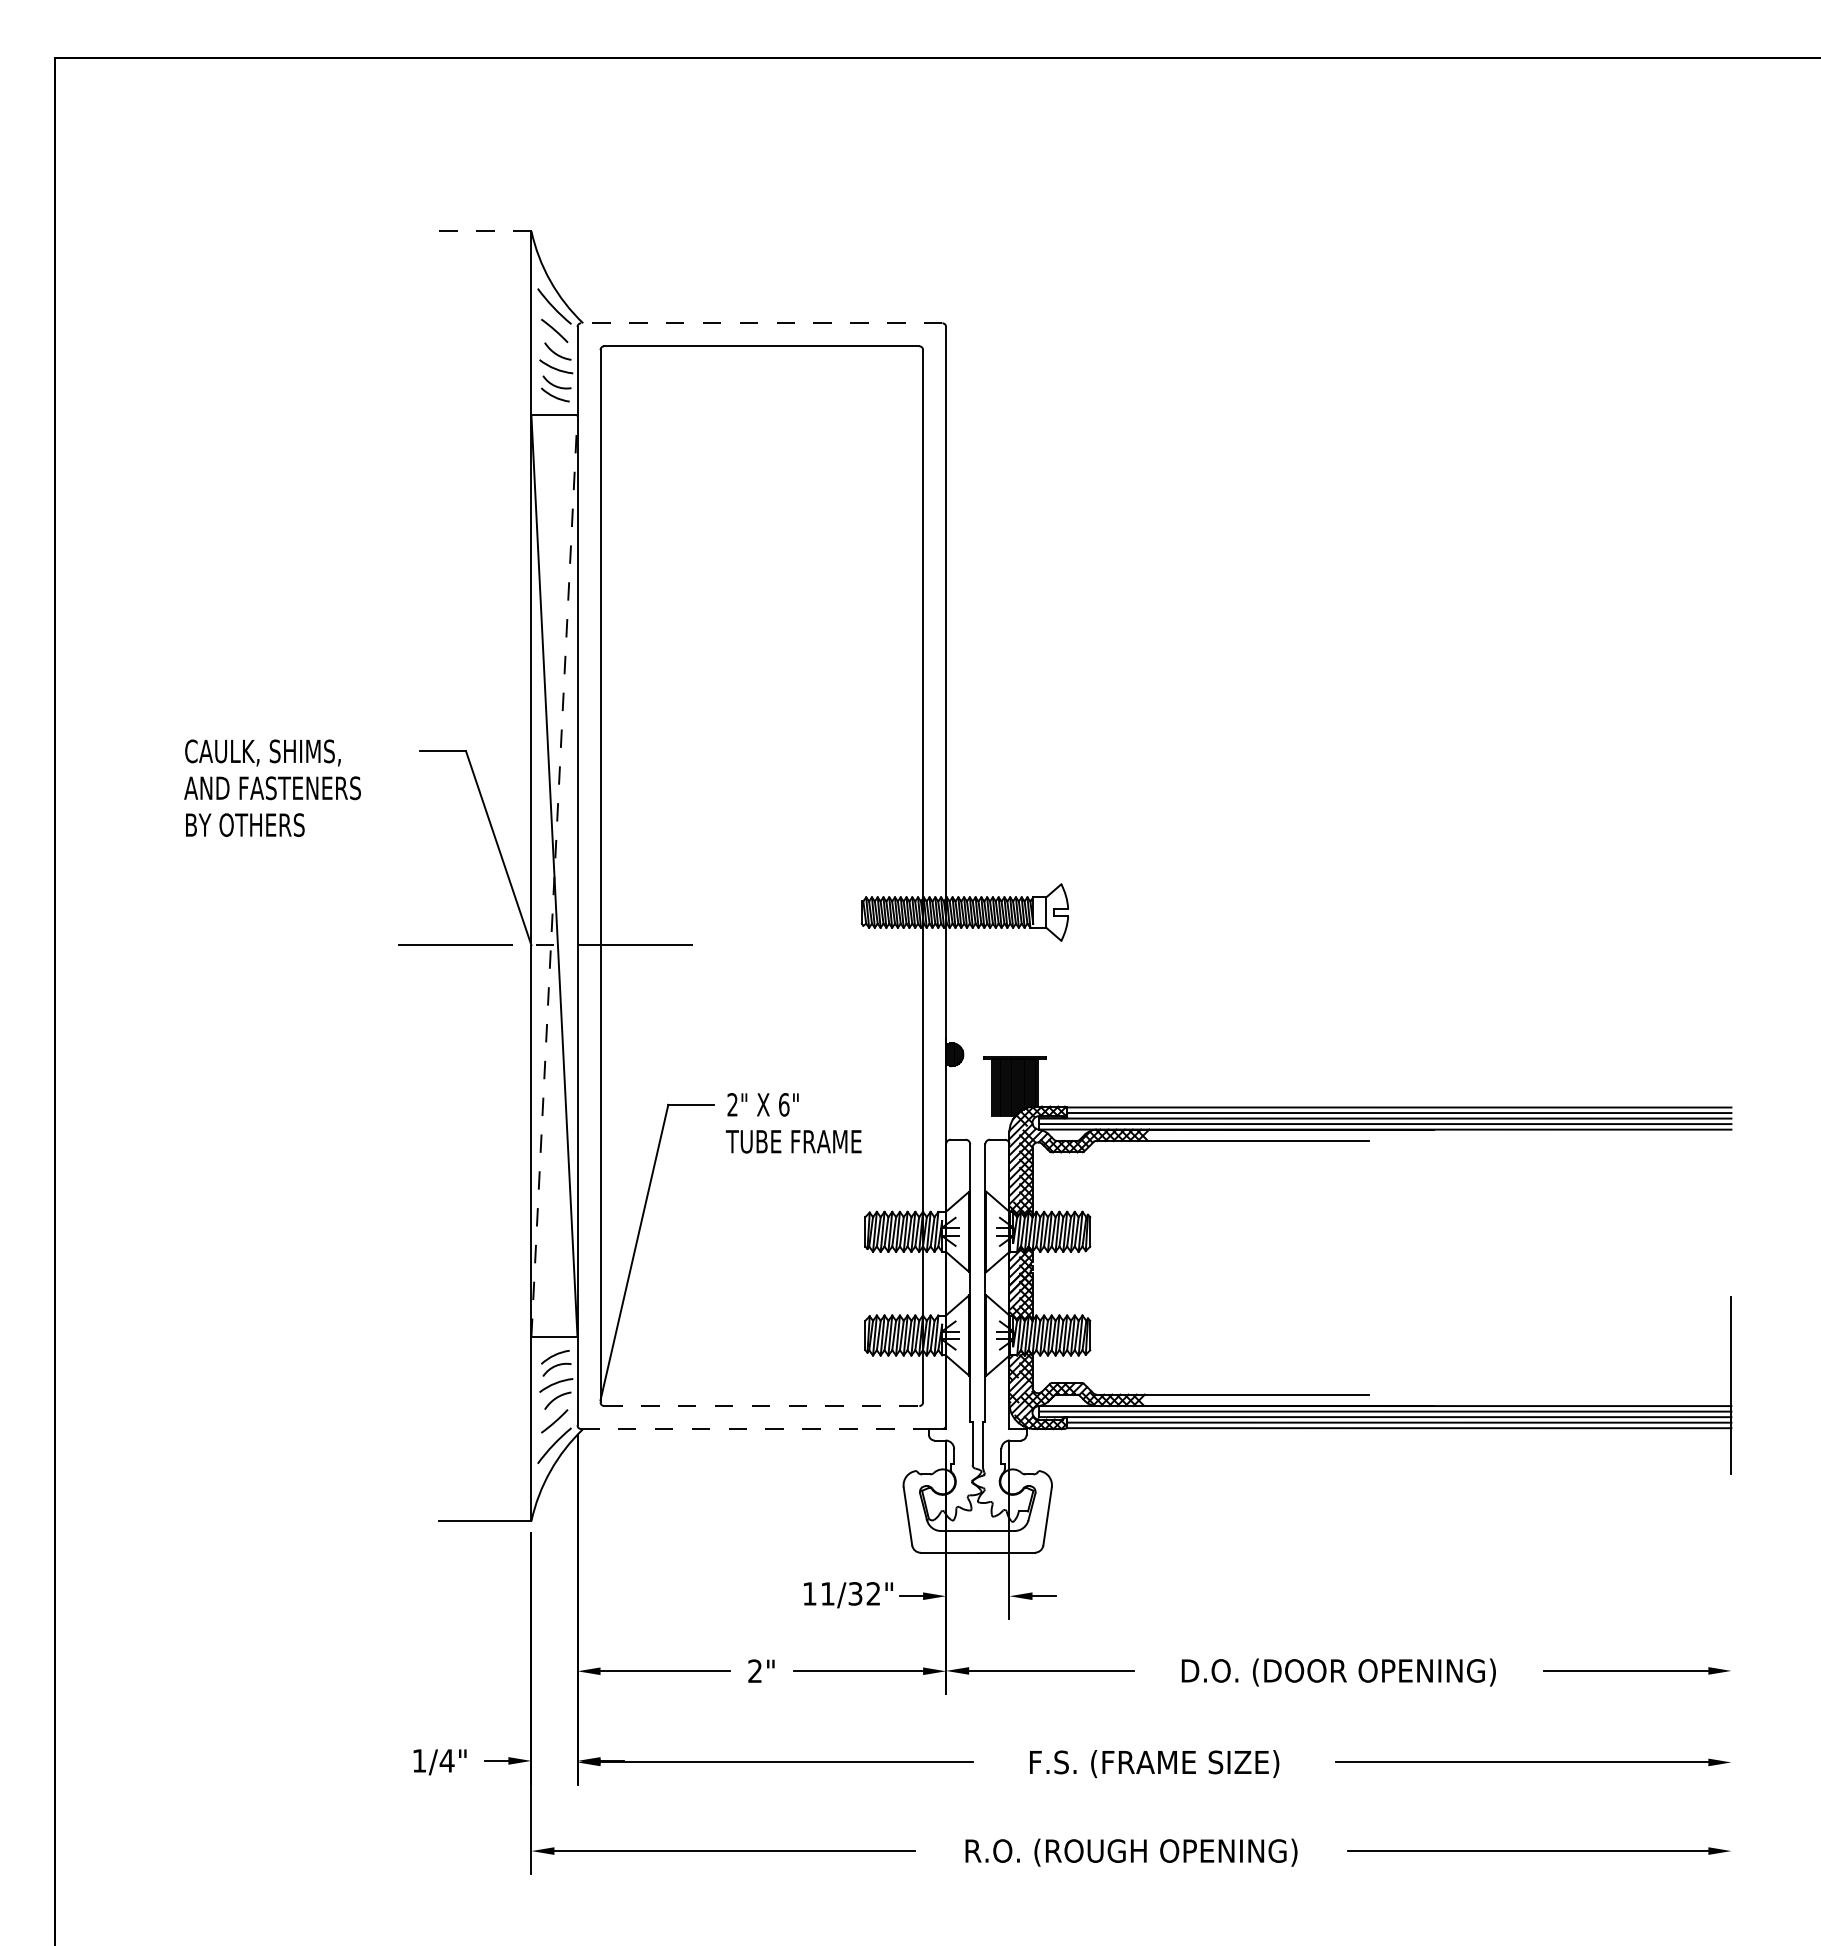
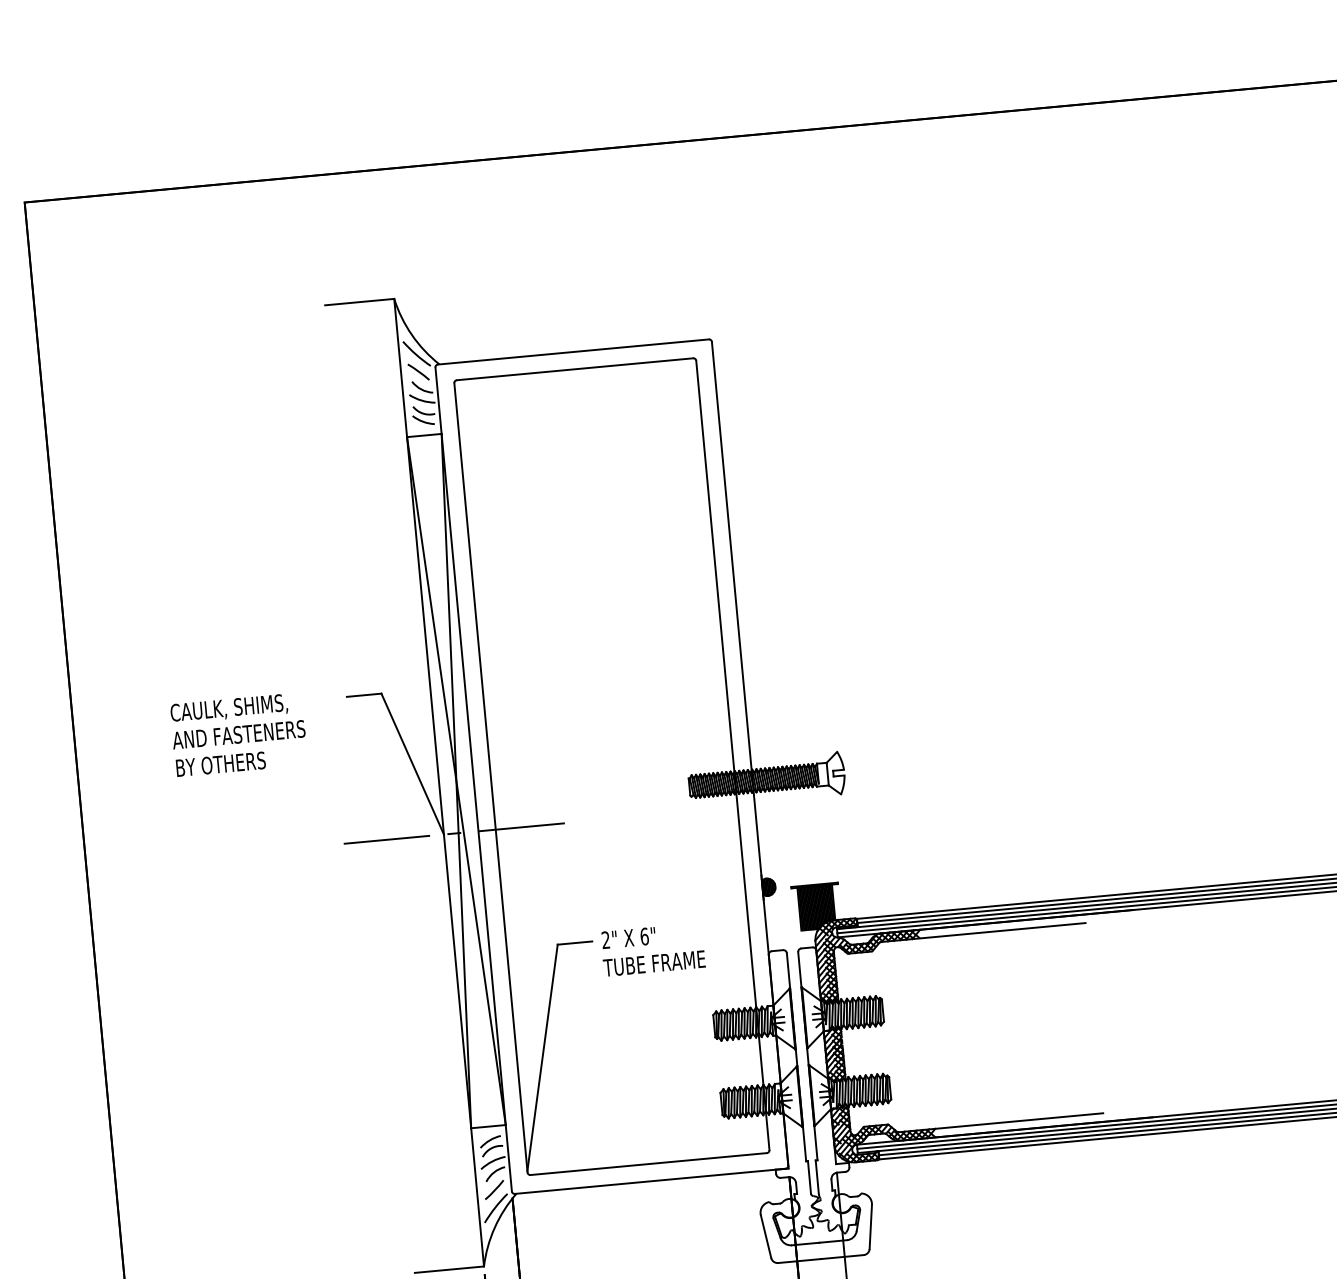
line: (484, 231) -> (359, 302), dashed -> solid
line: (761, 323) -> (573, 352), dashed -> solid
line: (554, 875) -> (456, 780), dashed -> solid
line: (761, 1406) -> (648, 1164), dashed -> solid
line: (761, 1429) -> (650, 1181), dashed -> solid

